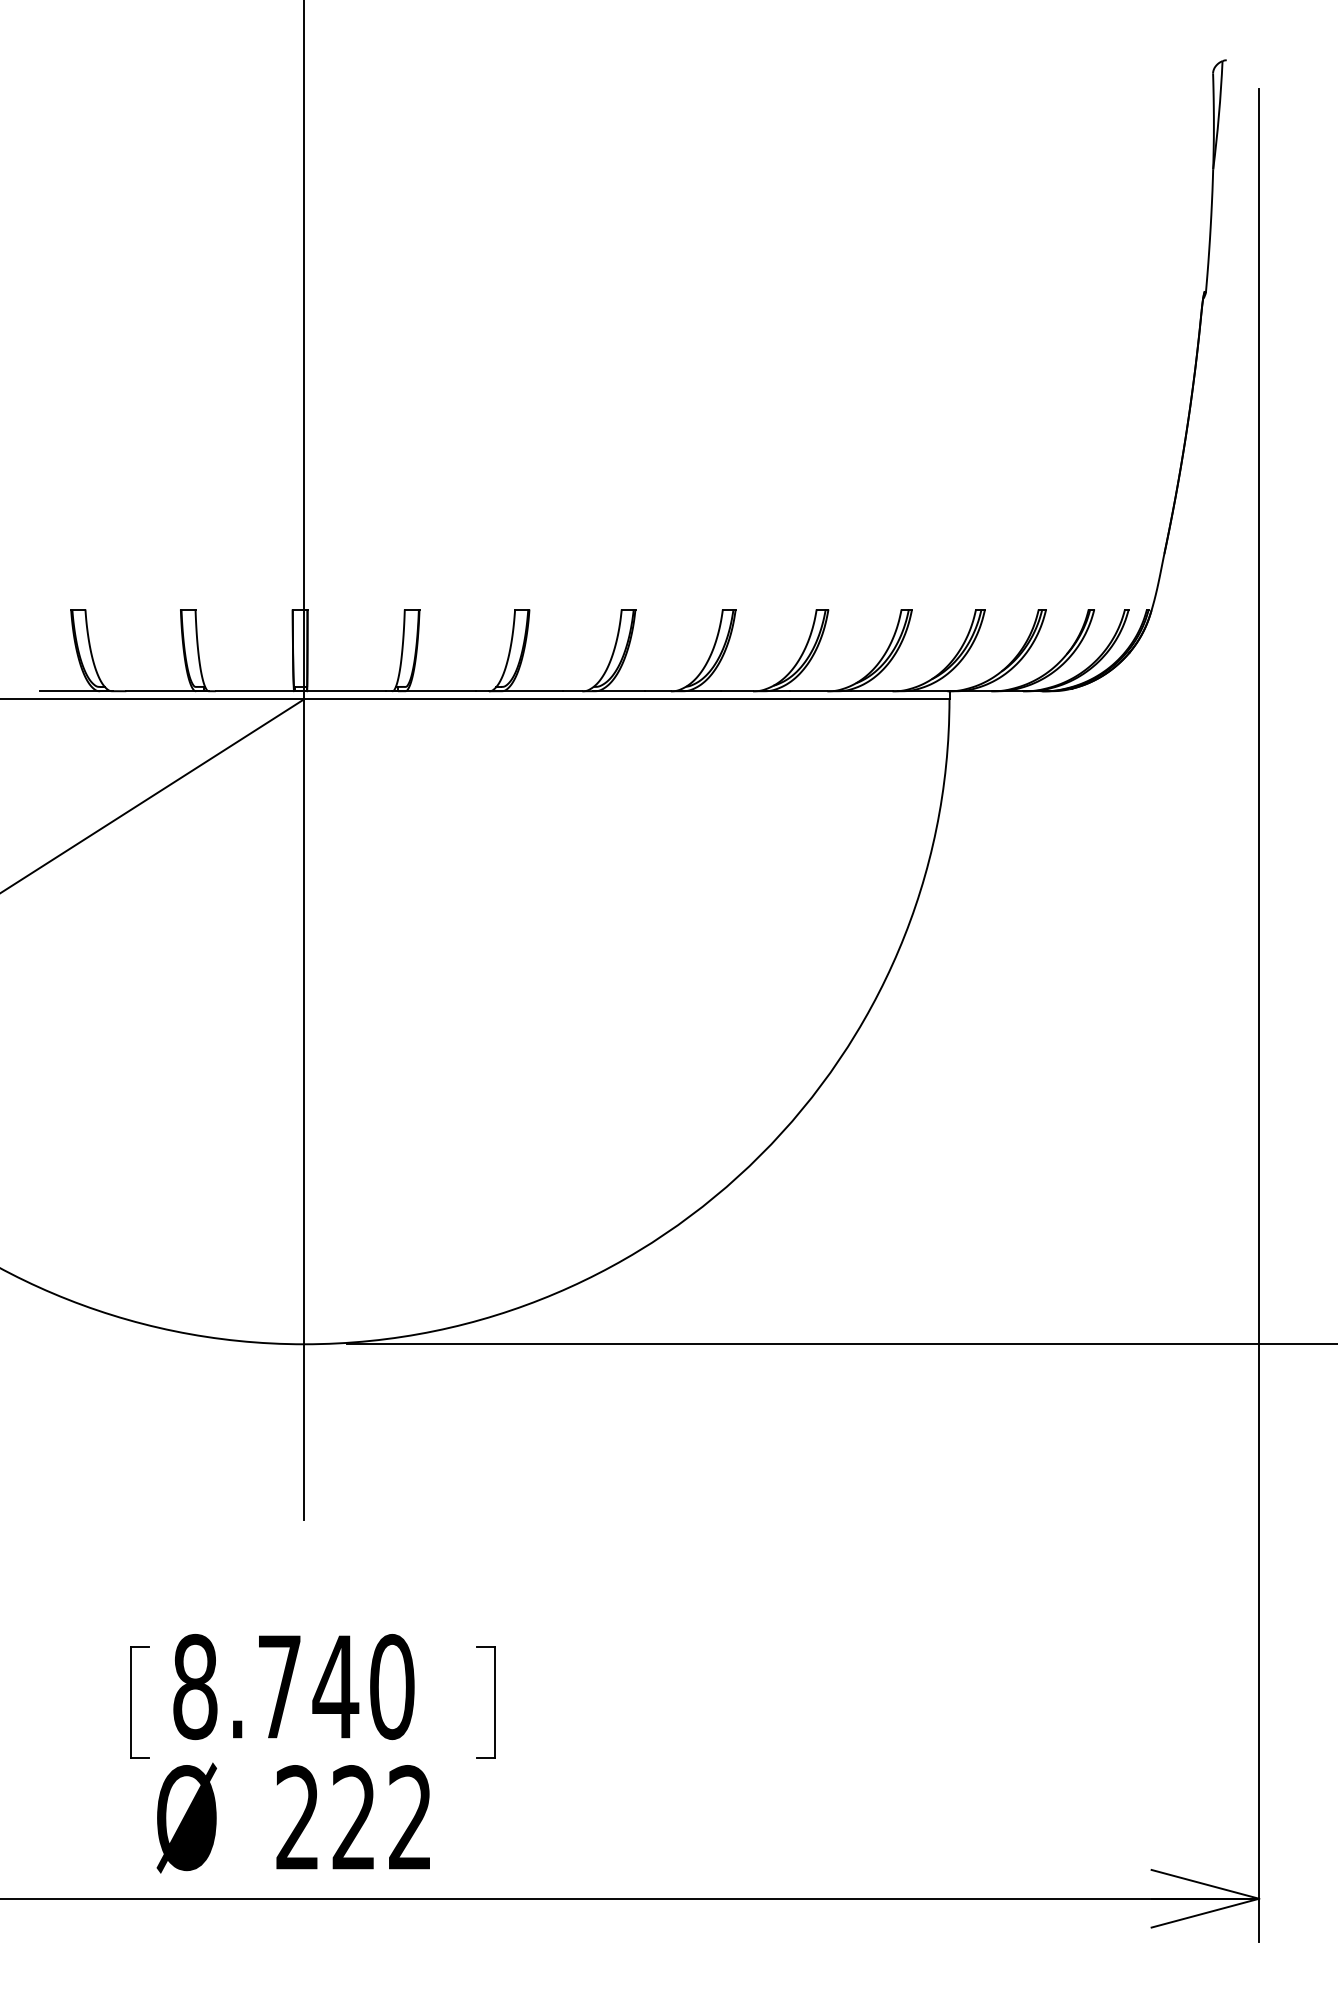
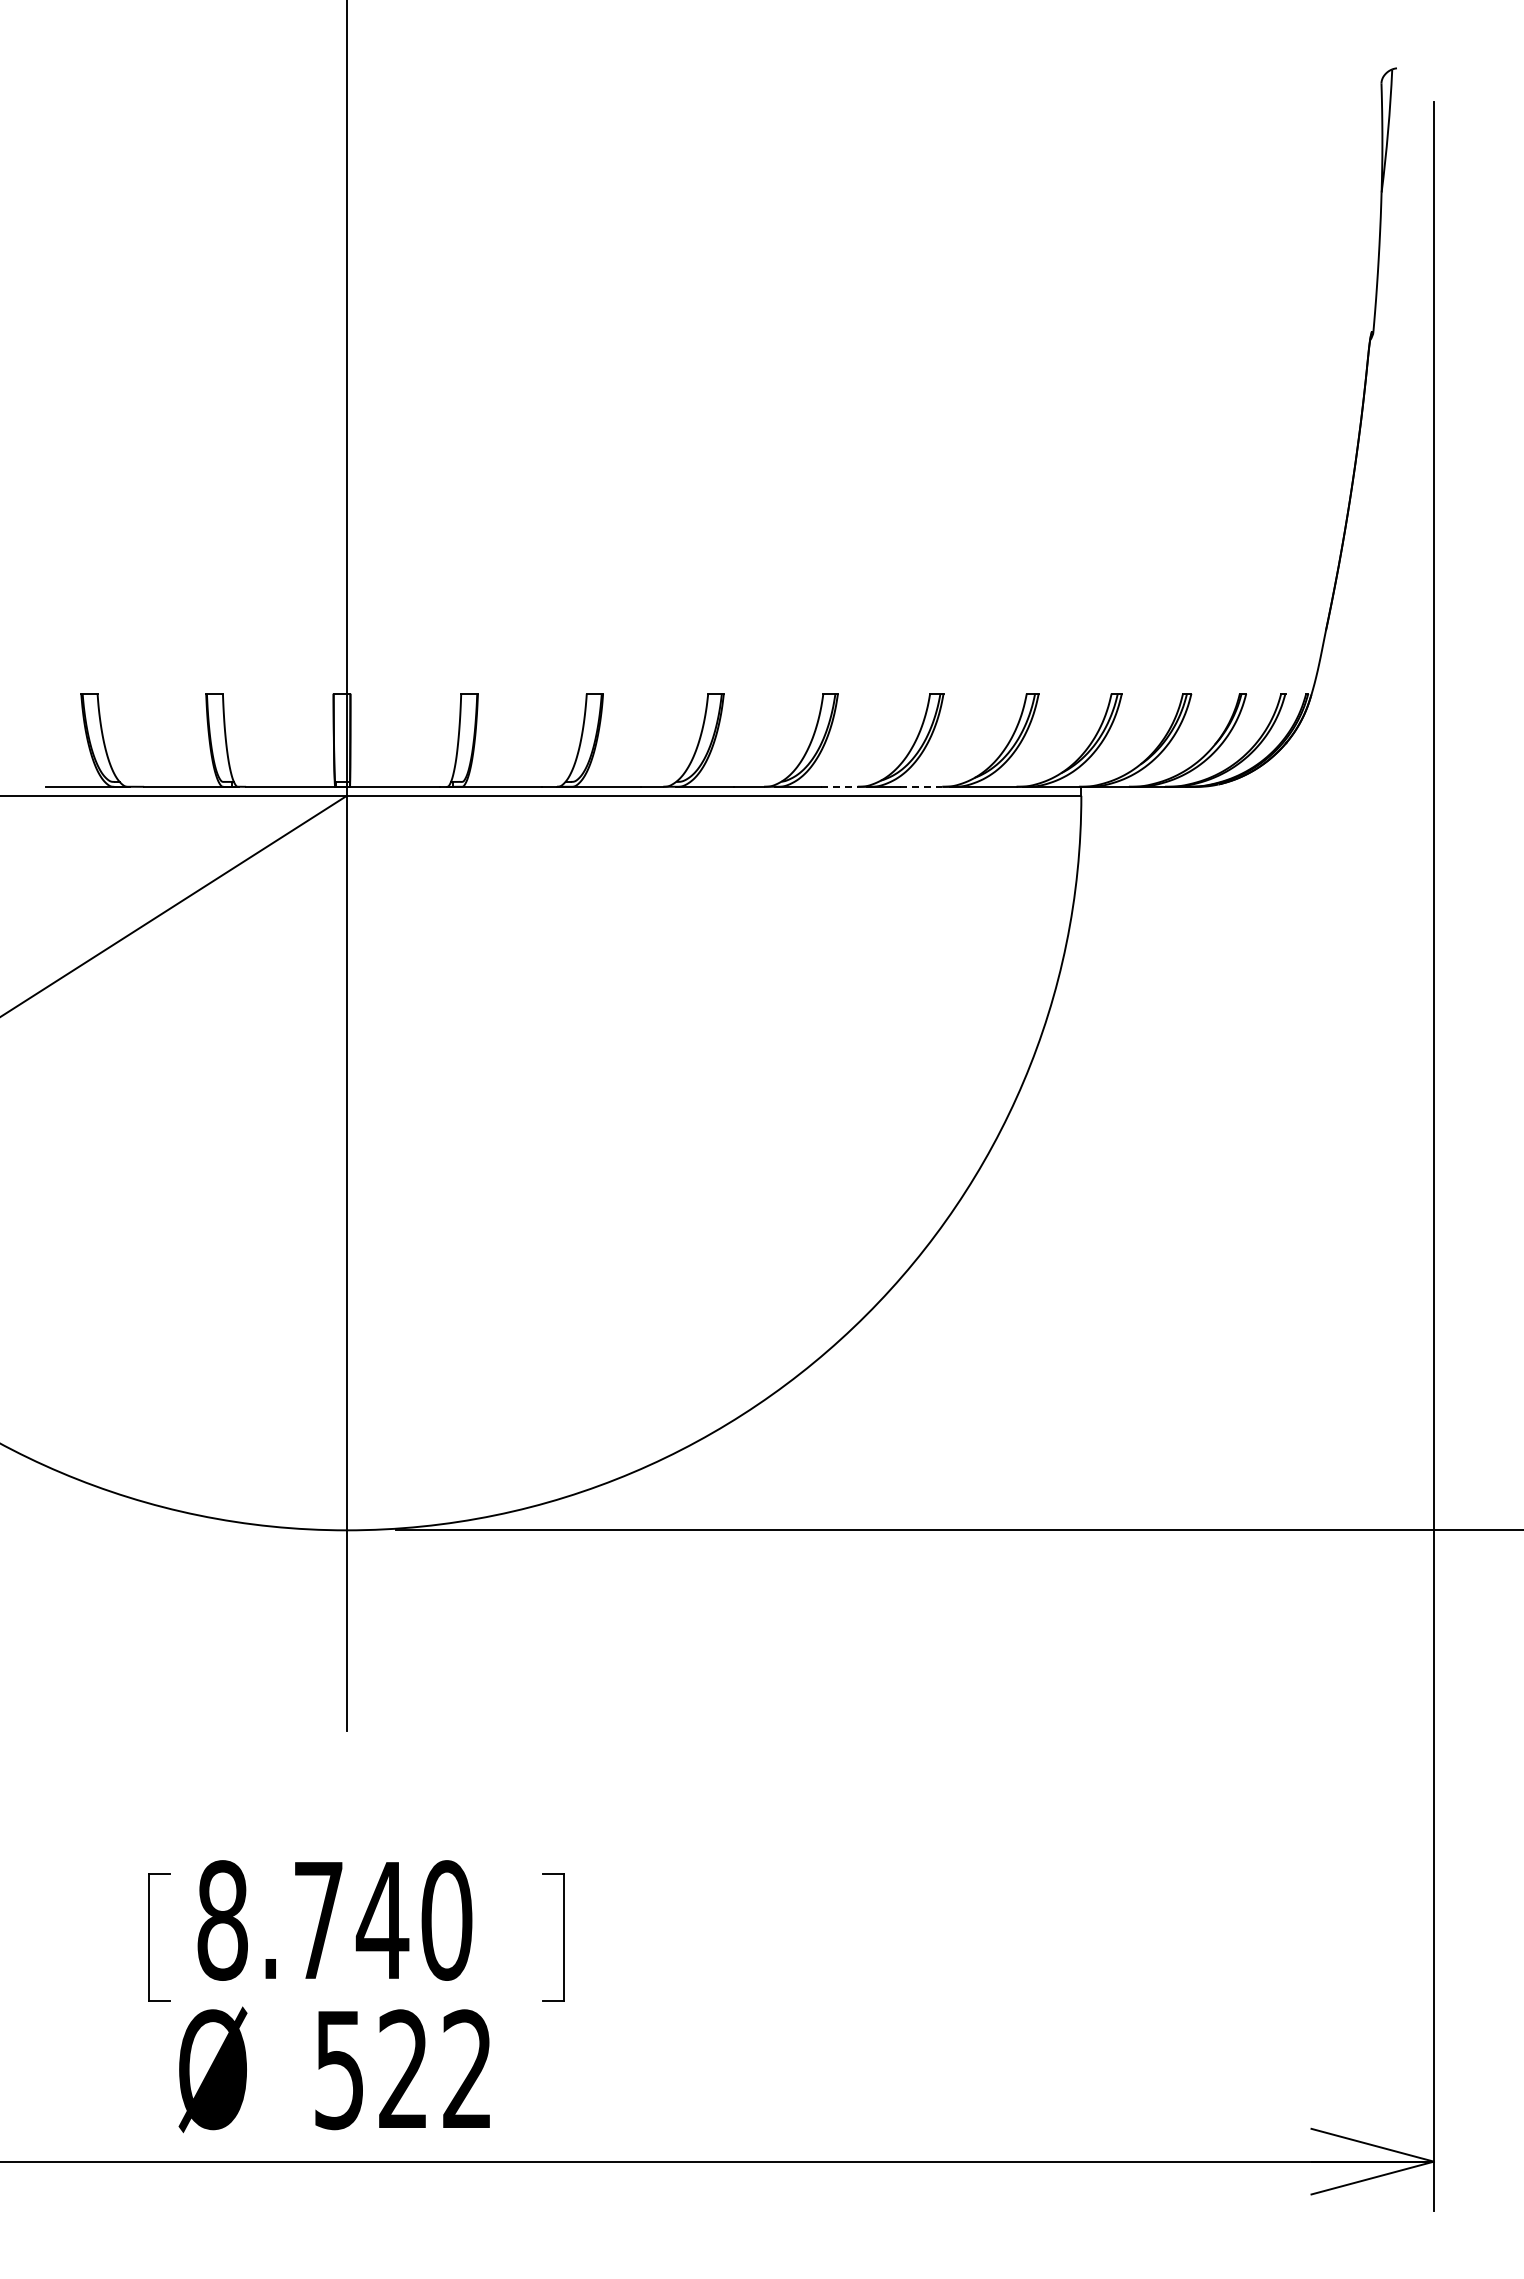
line: (737, 690) -> (839, 786), solid -> dashed
line: (809, 690) -> (921, 786), solid -> dashed
text: (297, 1817) -> (338, 2069), 222 -> 522

